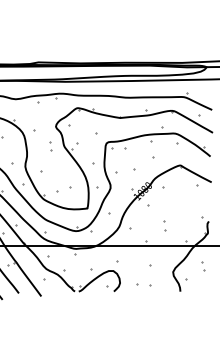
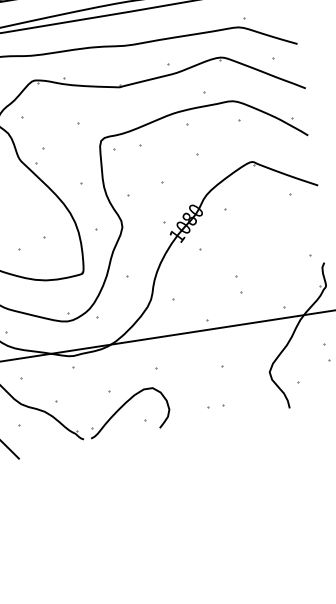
part: (143, 285) -> (215, 407), size x0.62

